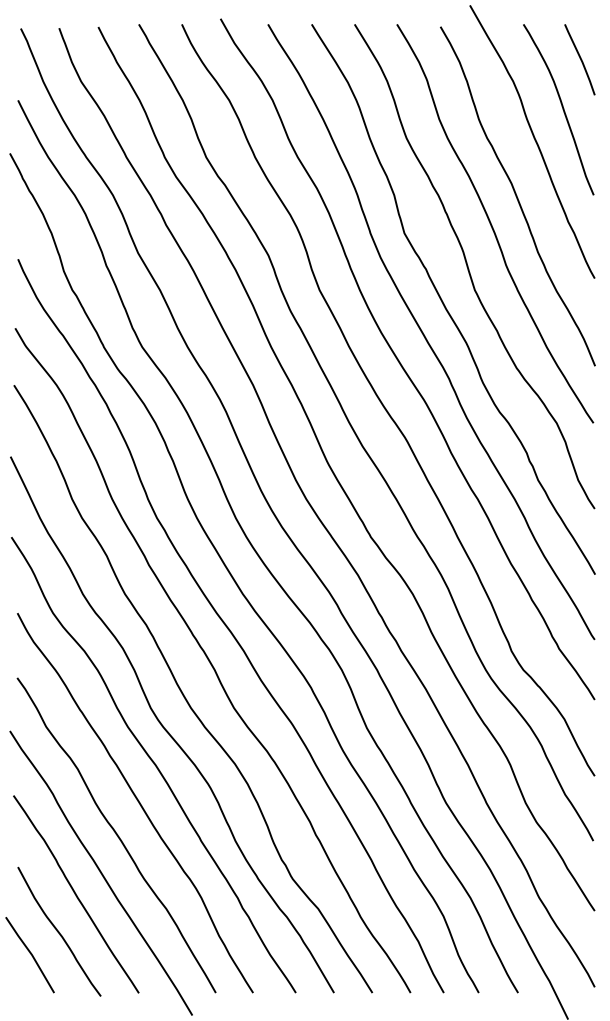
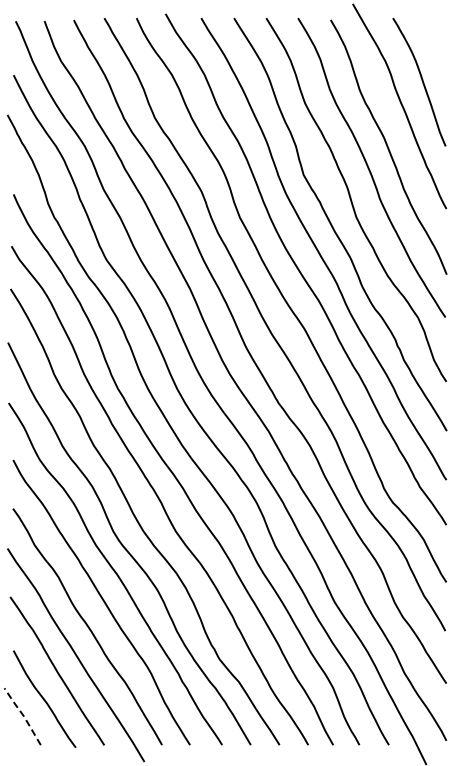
curve: (580, 59) -> (435, 44), removed
line: (31, 953) -> (23, 715), solid -> dashed

